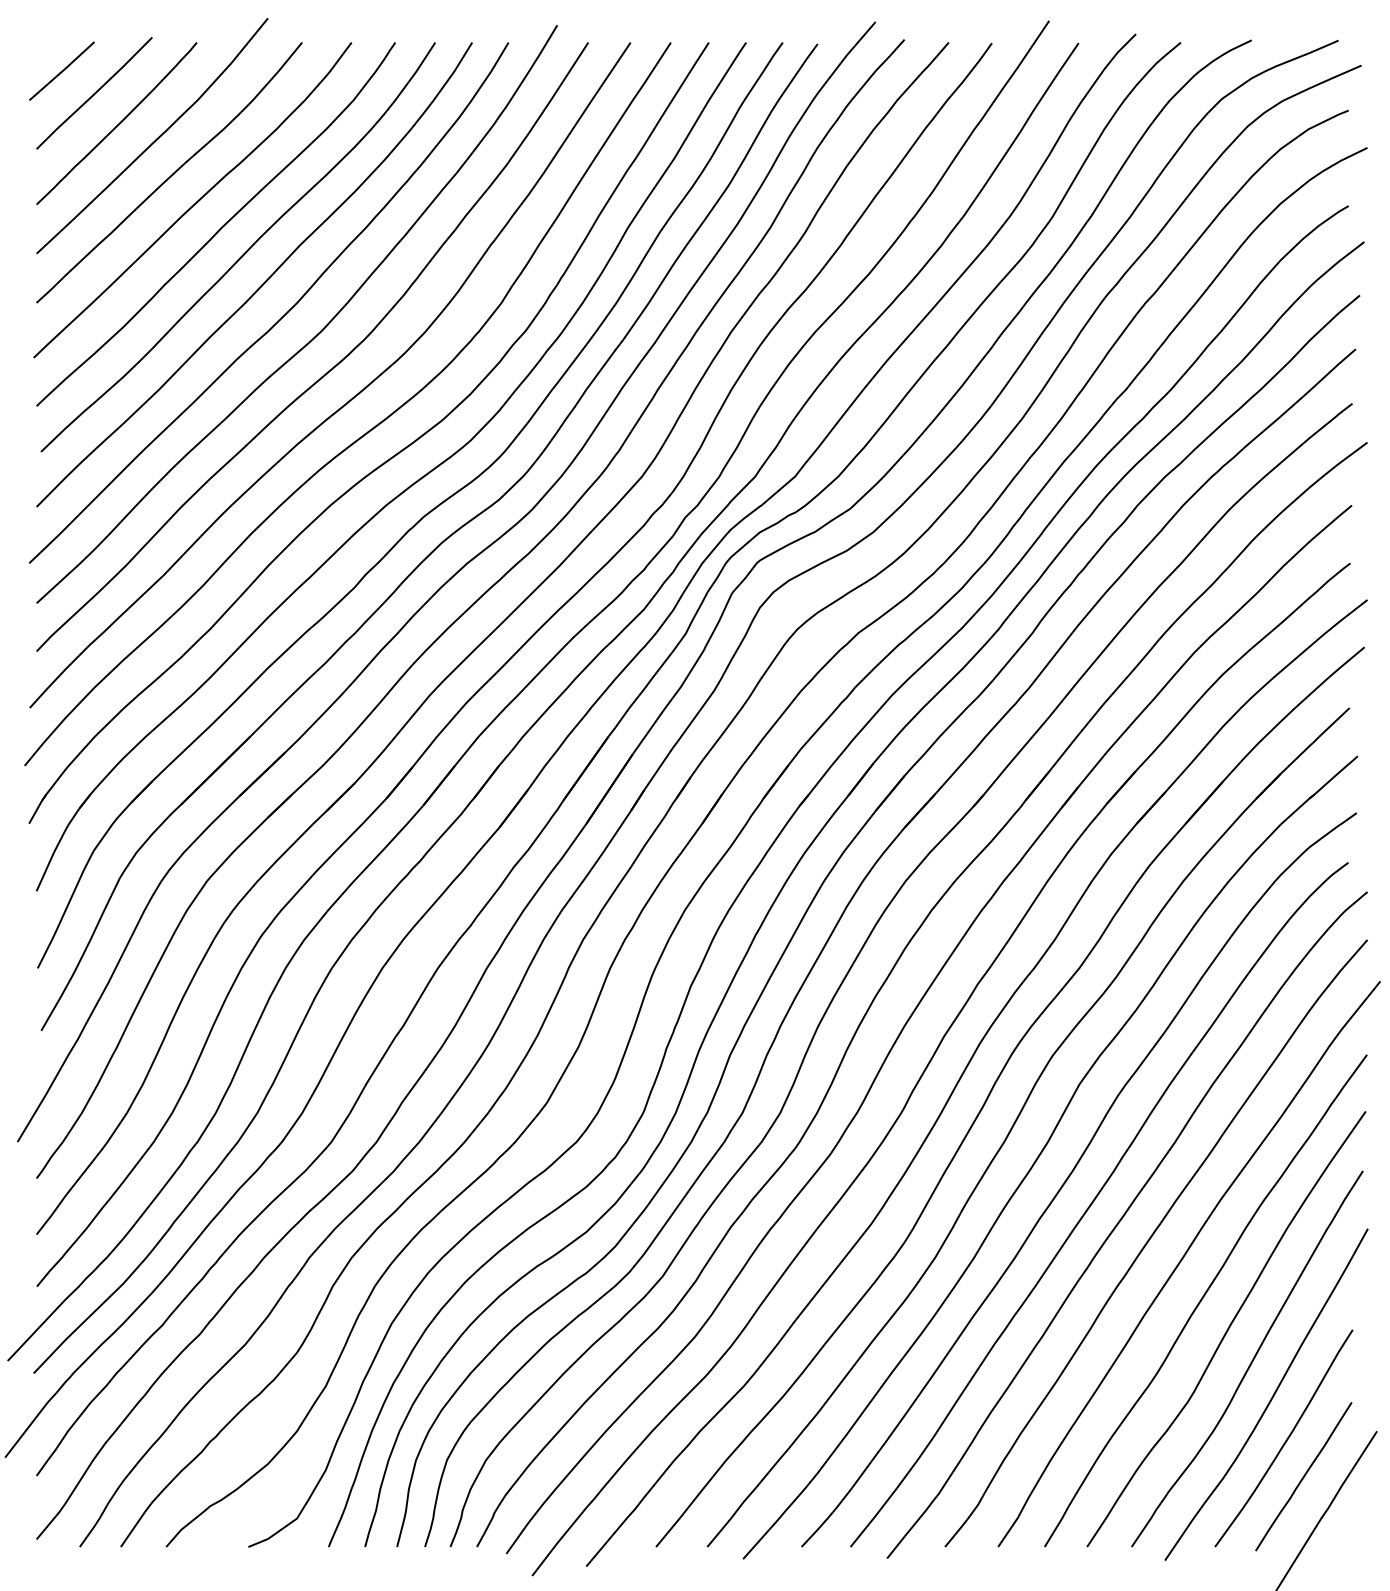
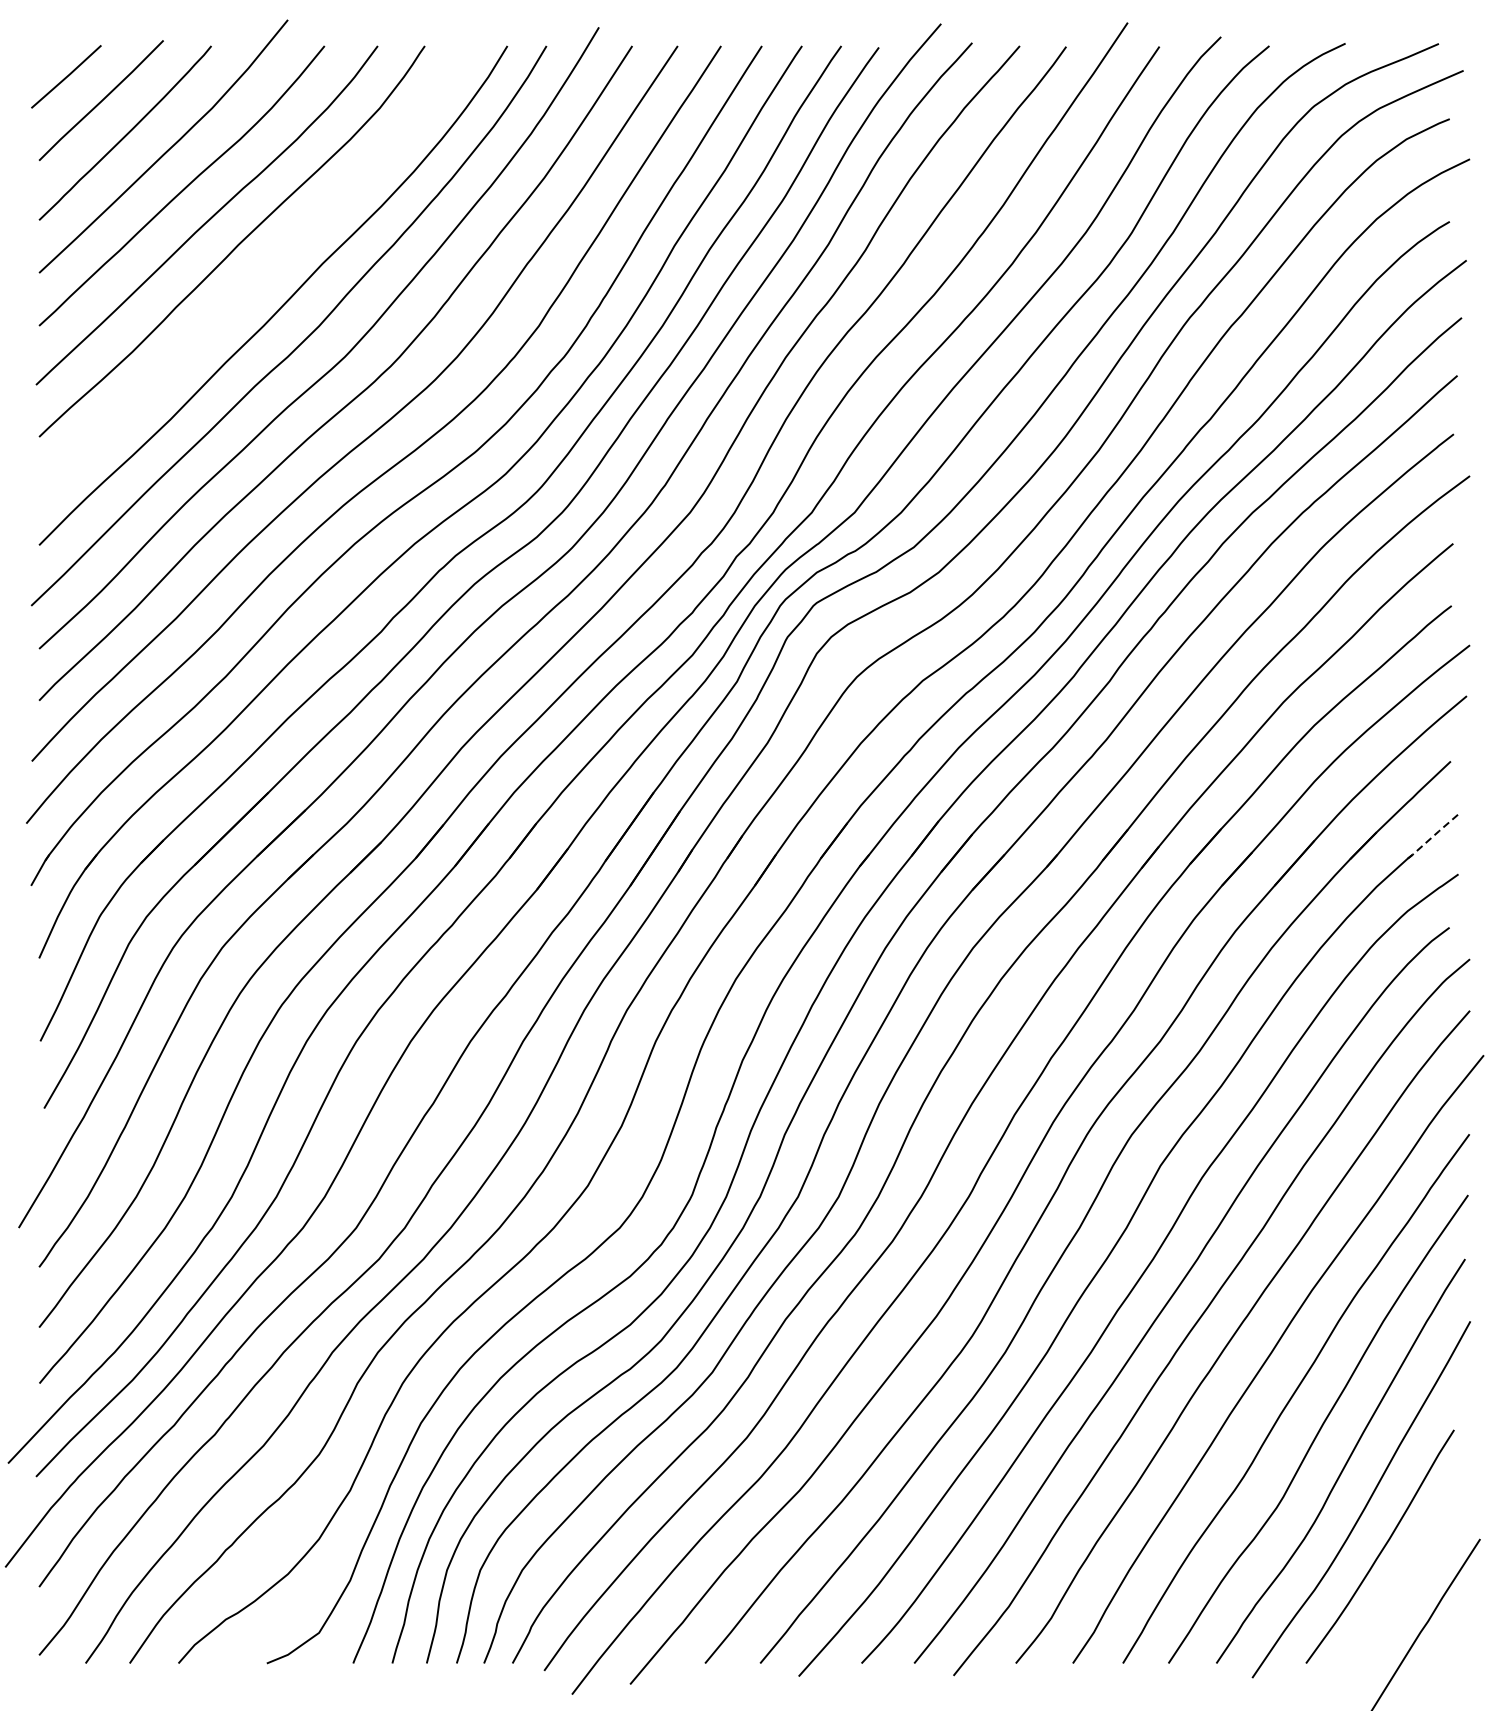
curve: (243, 253) -> (261, 272), removed
line: (1334, 776) -> (1434, 835), solid -> dashed
line: (1303, 1476) -> (1401, 1587), removed

